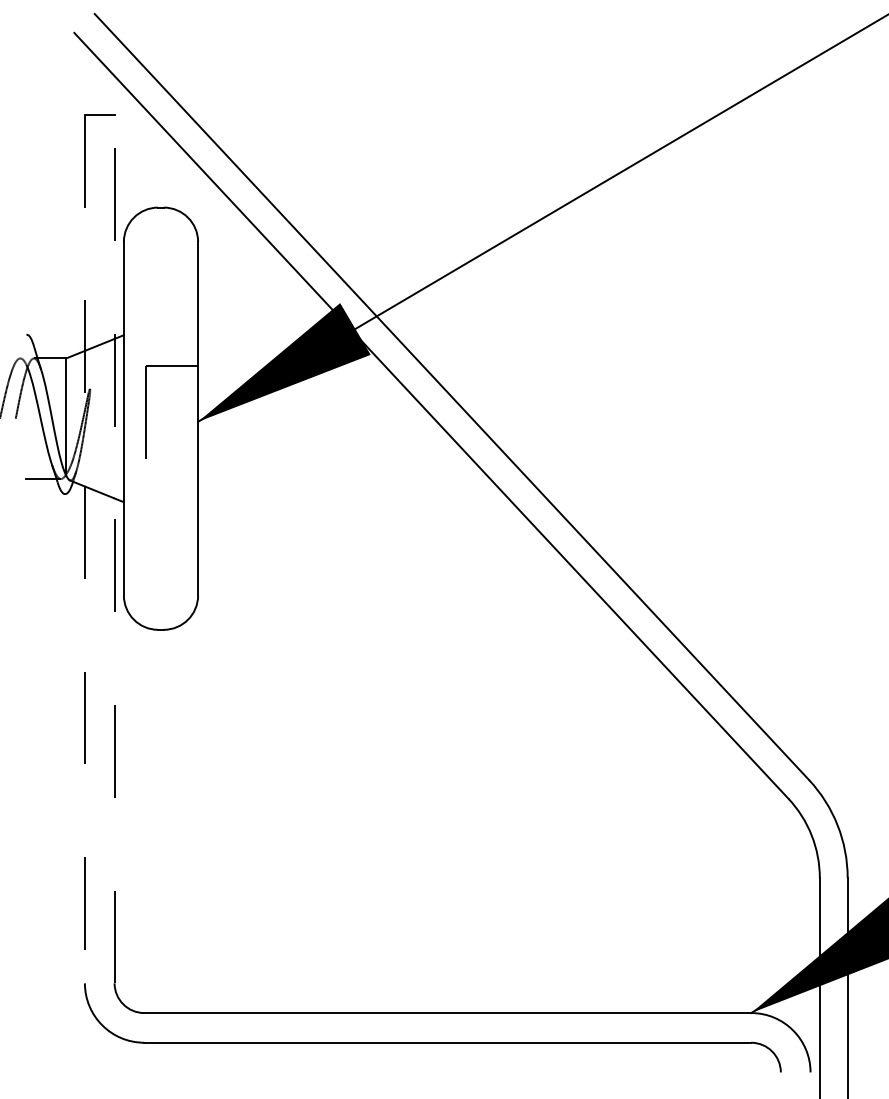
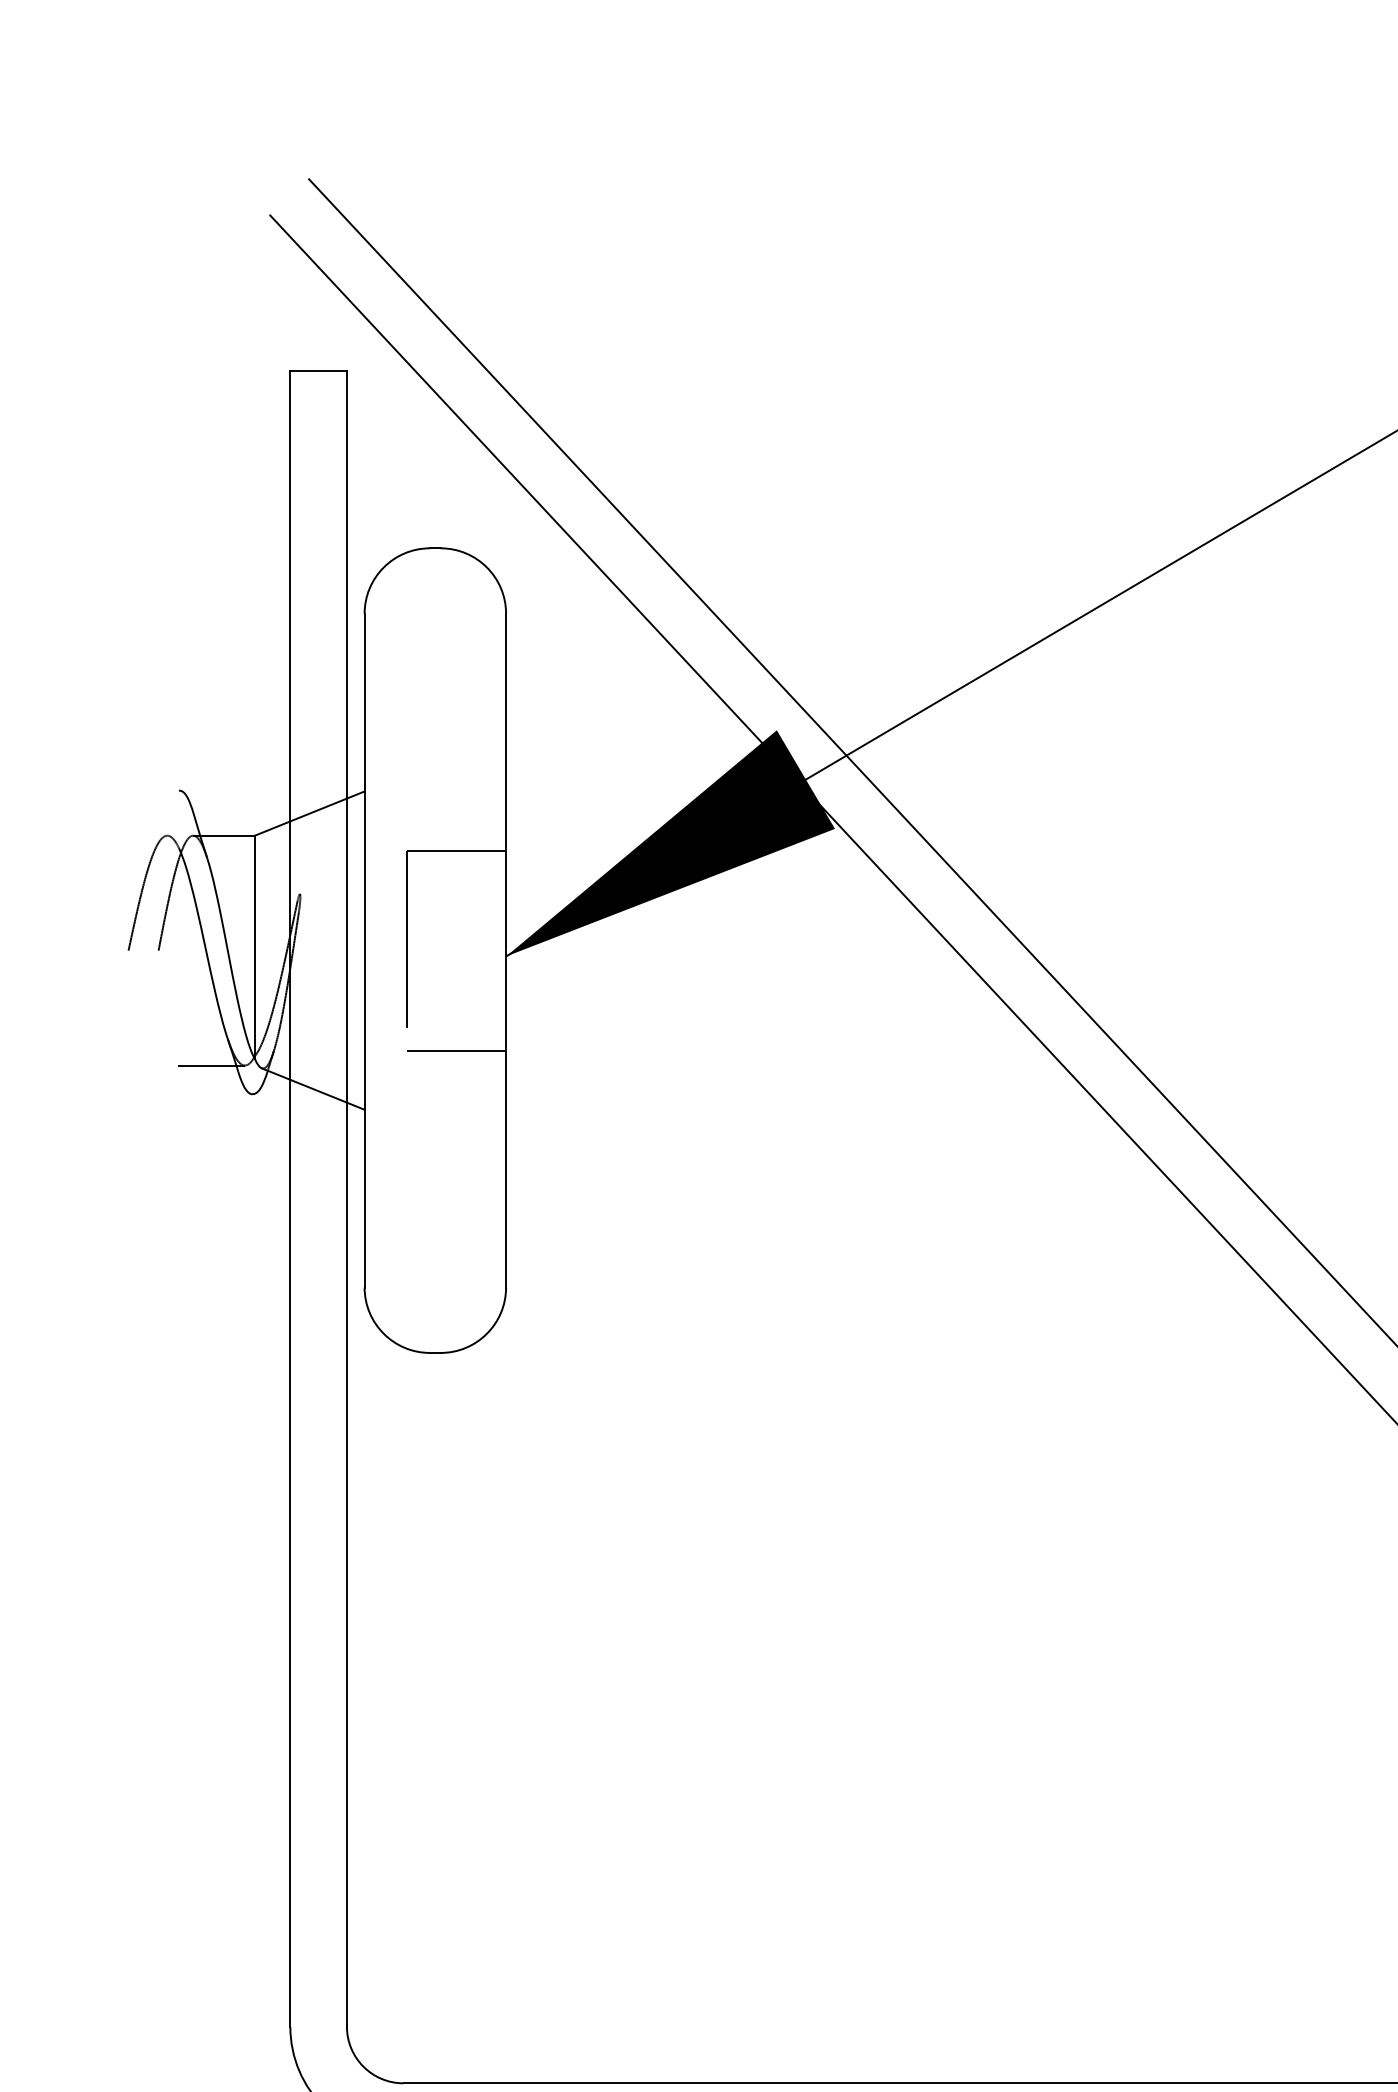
line: (172, 471) -> (457, 1051), added
line: (114, 548) -> (346, 1197), dashed -> solid
line: (84, 549) -> (289, 1199), dashed -> solid

